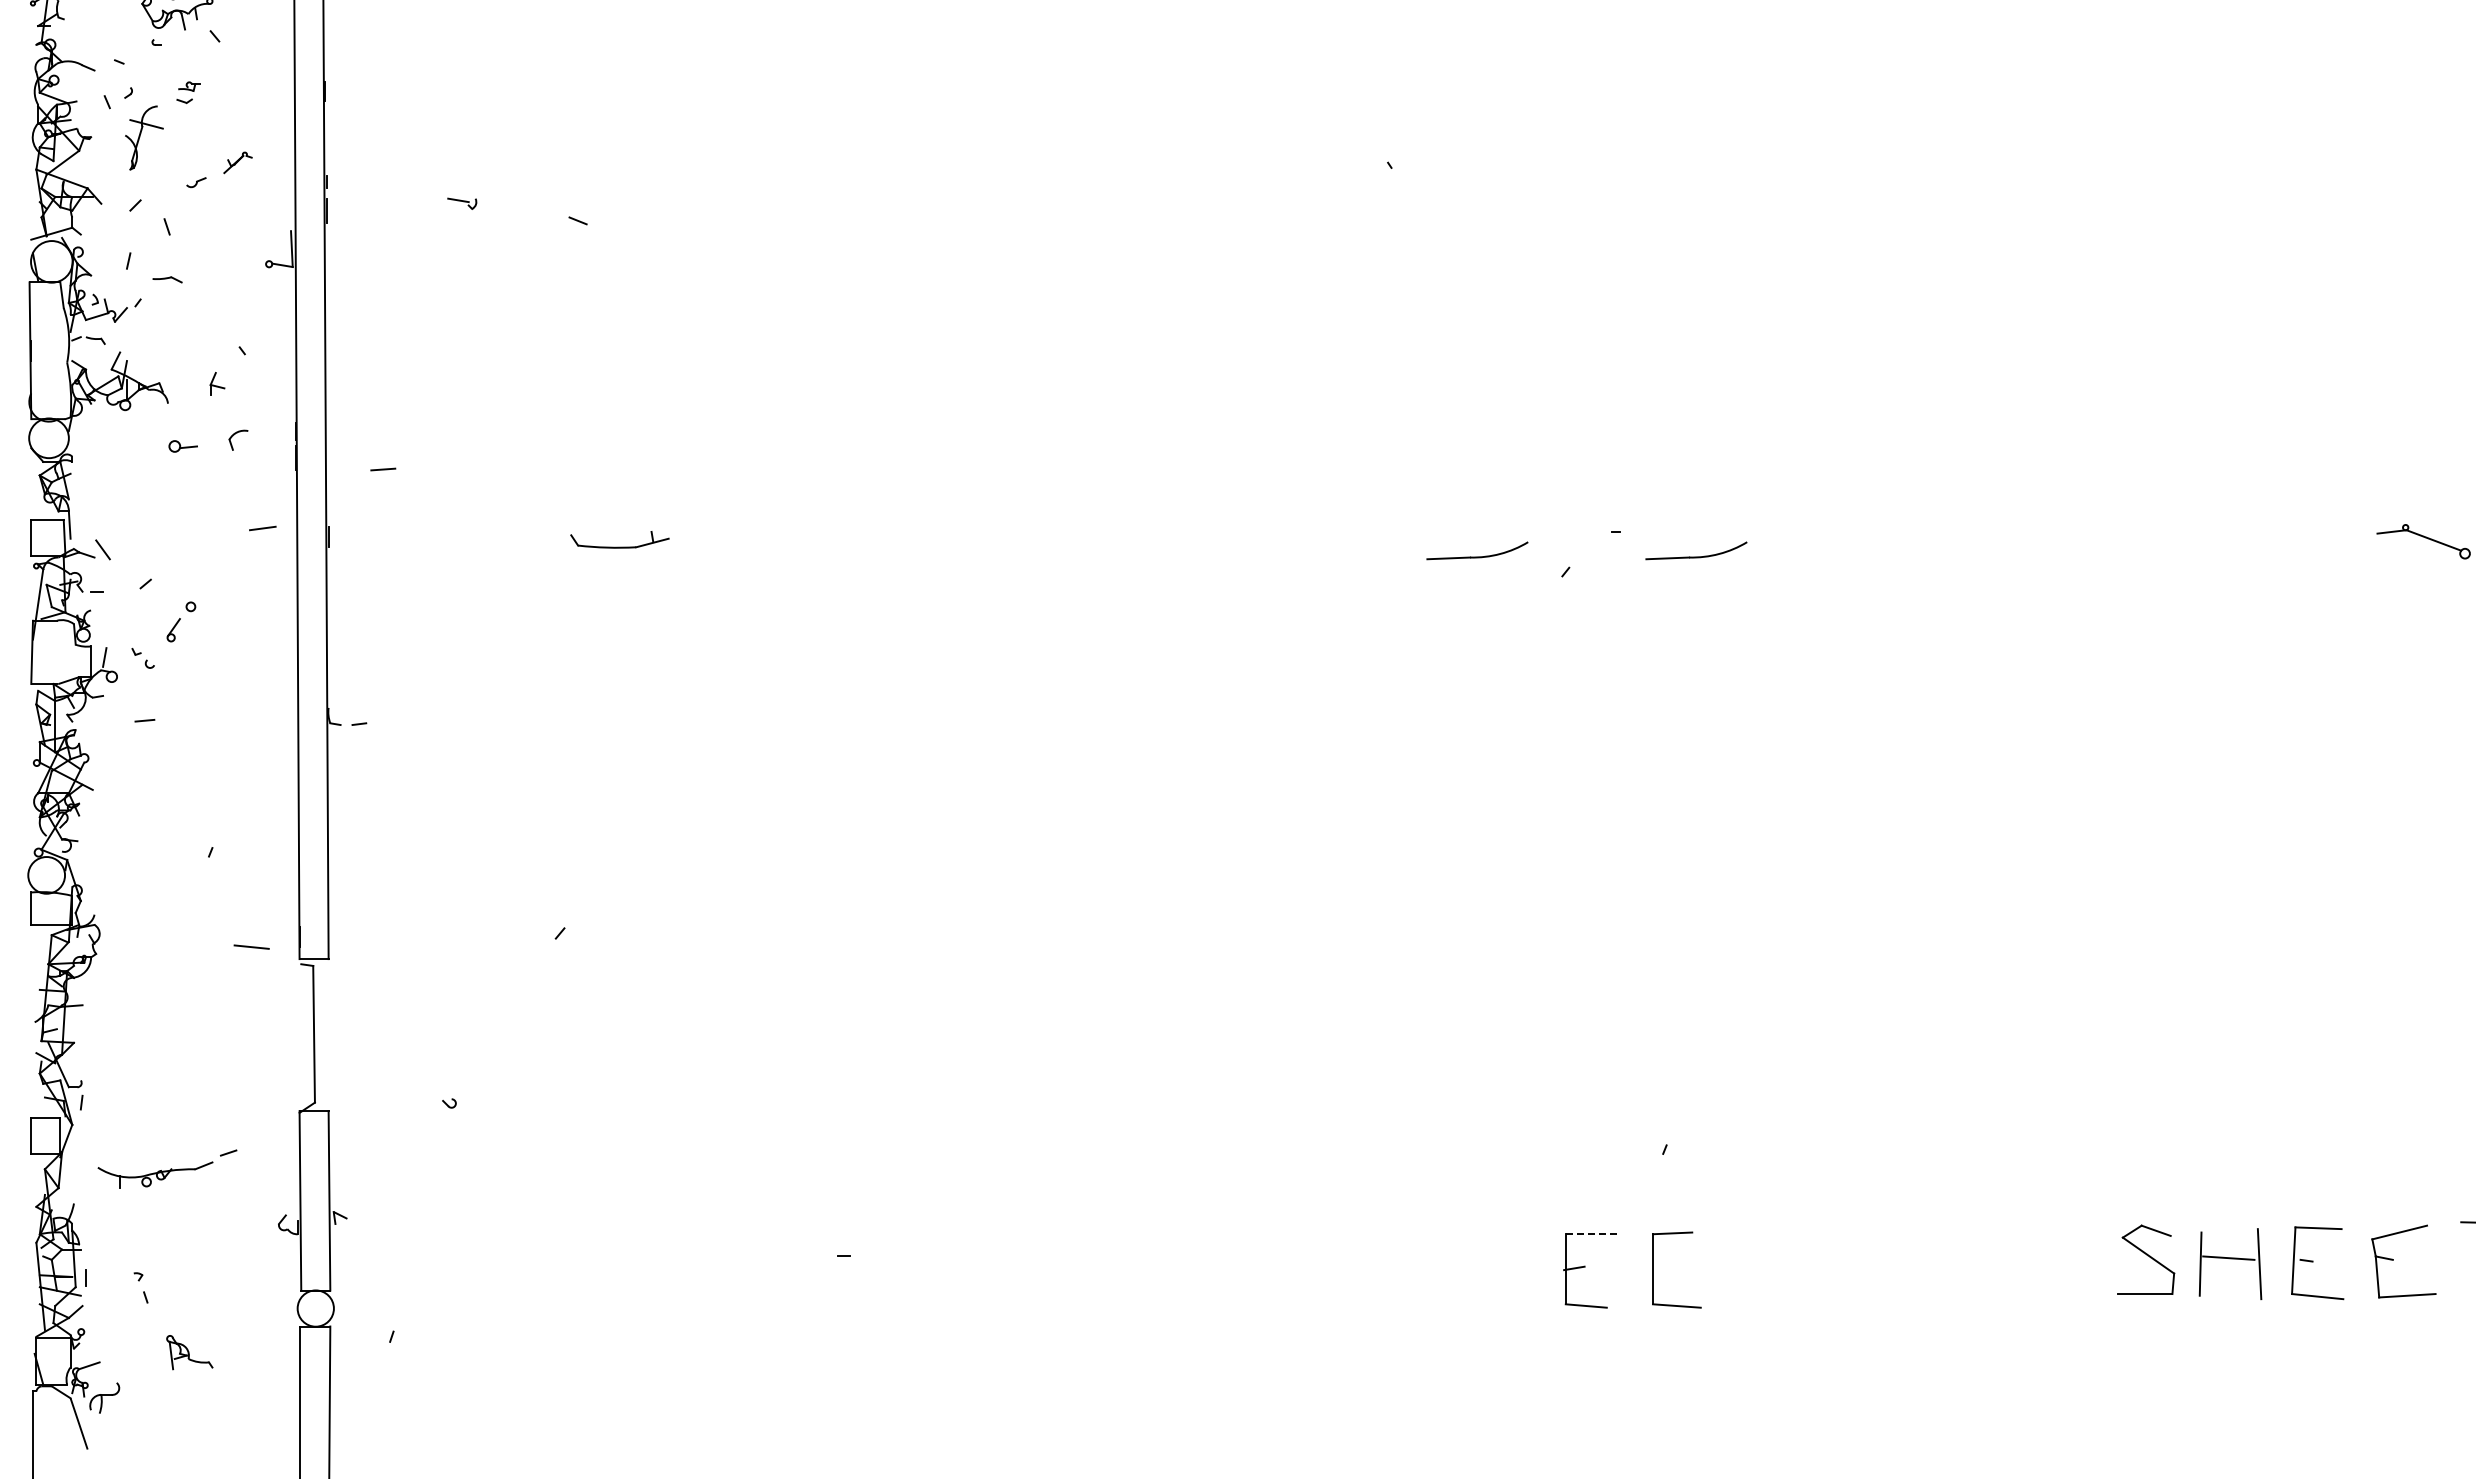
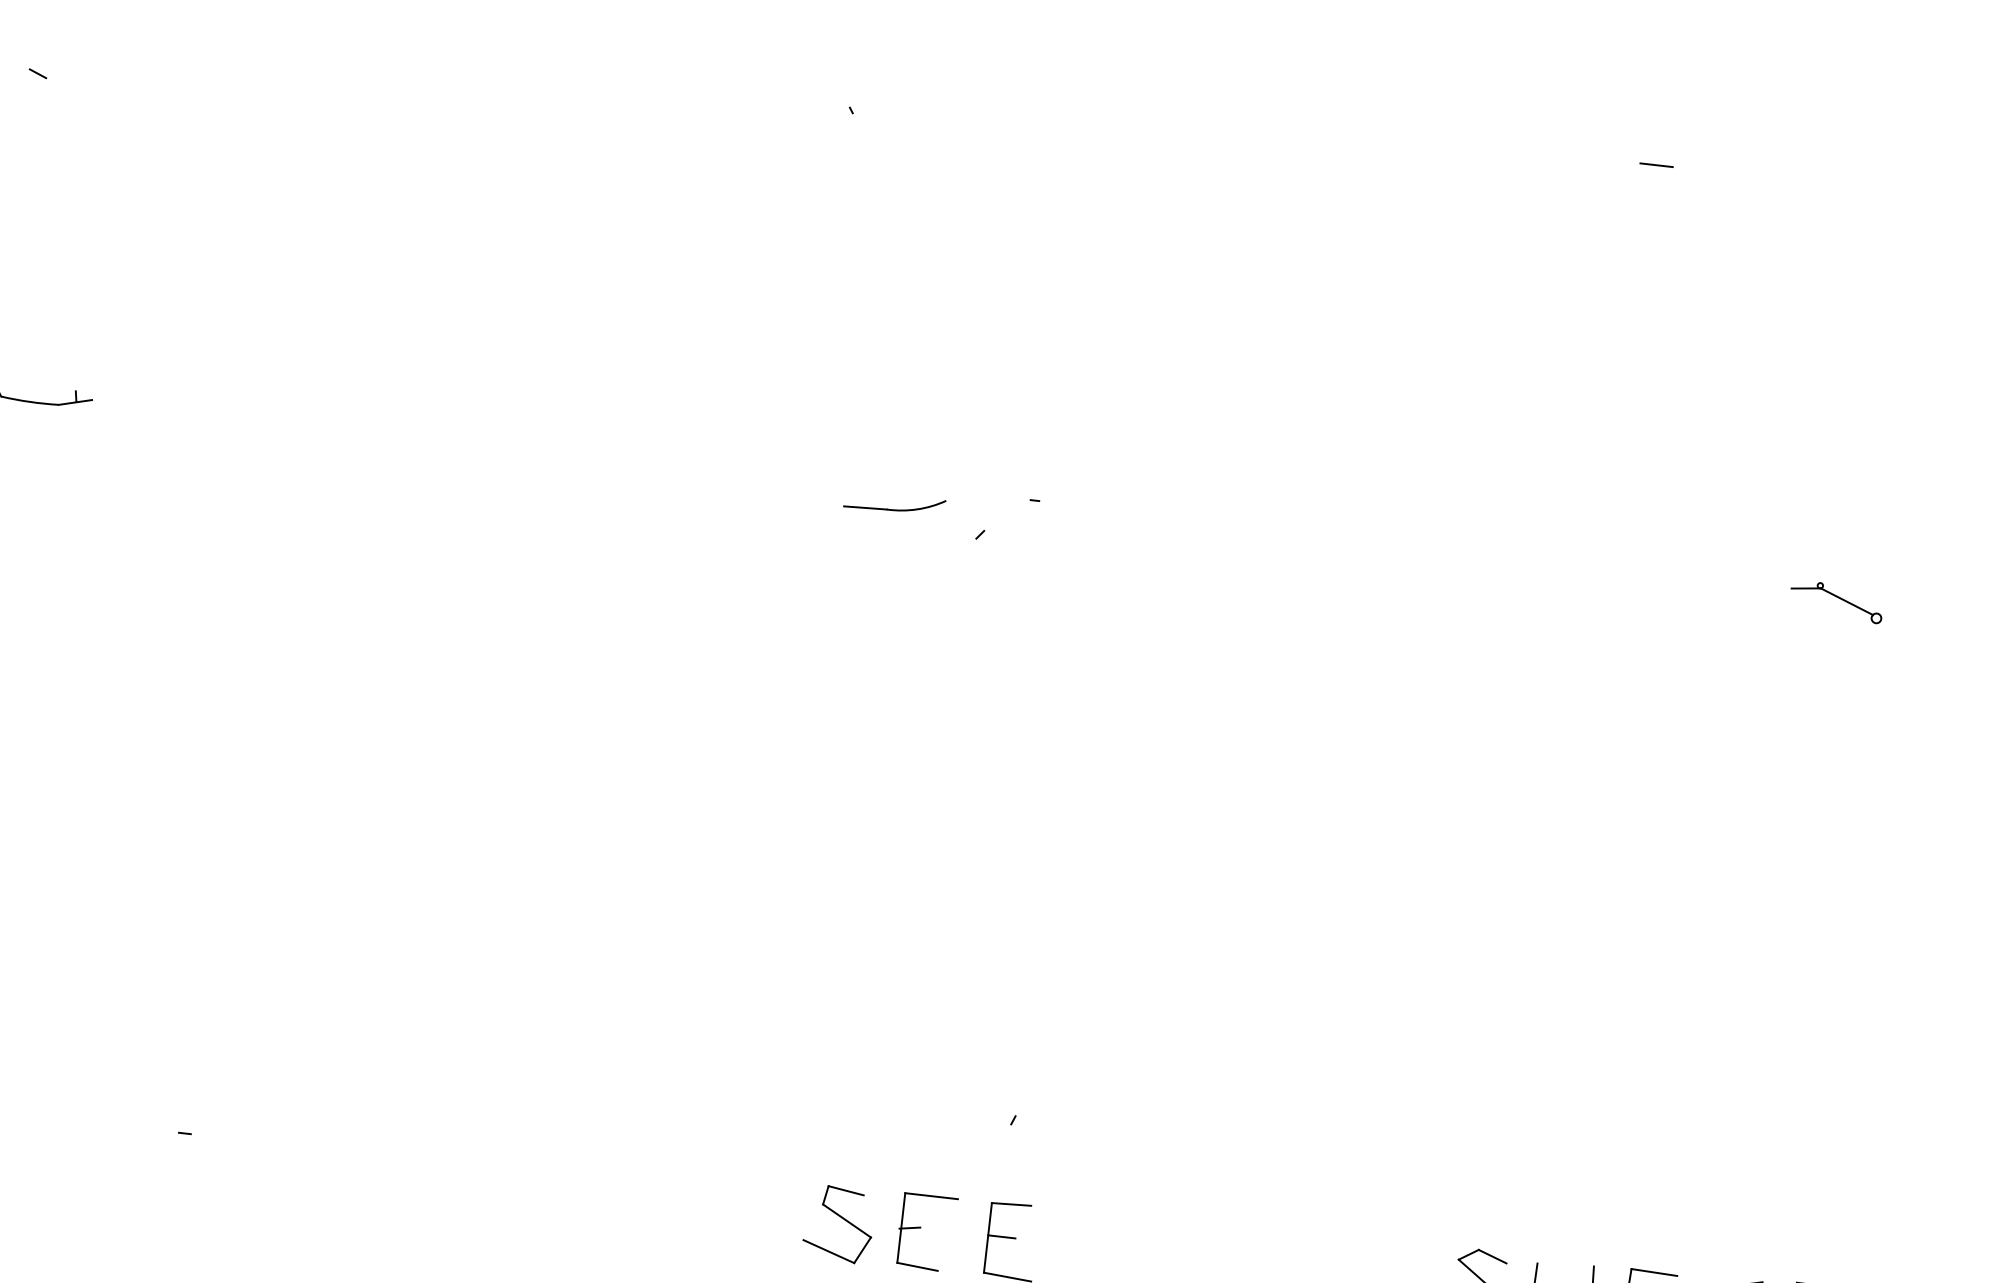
line: (2195, 128) -> (1656, 165), added
part: (1696, 550) -> (1112, 528), removed
line: (1592, 1234) -> (931, 1196), dashed -> solid
part: (1505, 1266) -> (841, 1218), added
line: (1666, 1266) -> (1001, 1236), added

